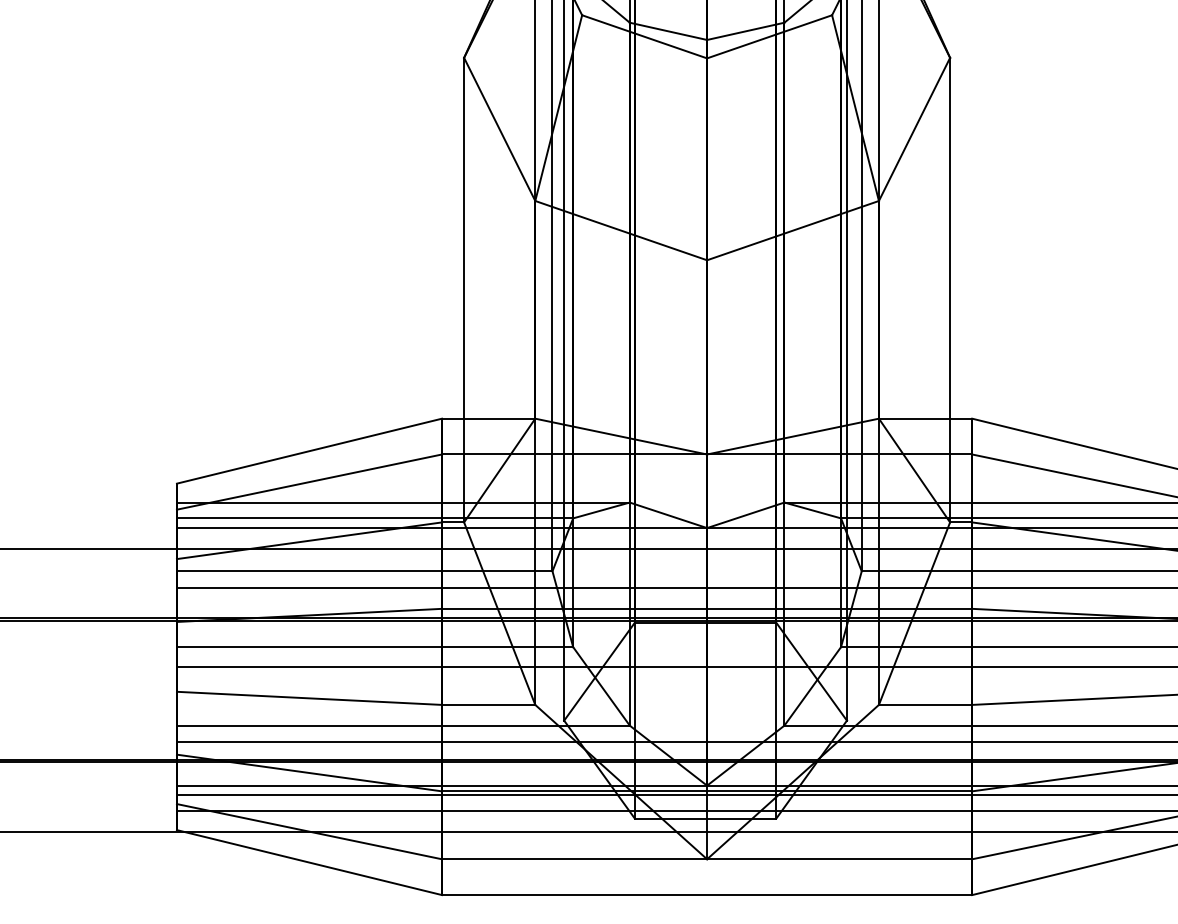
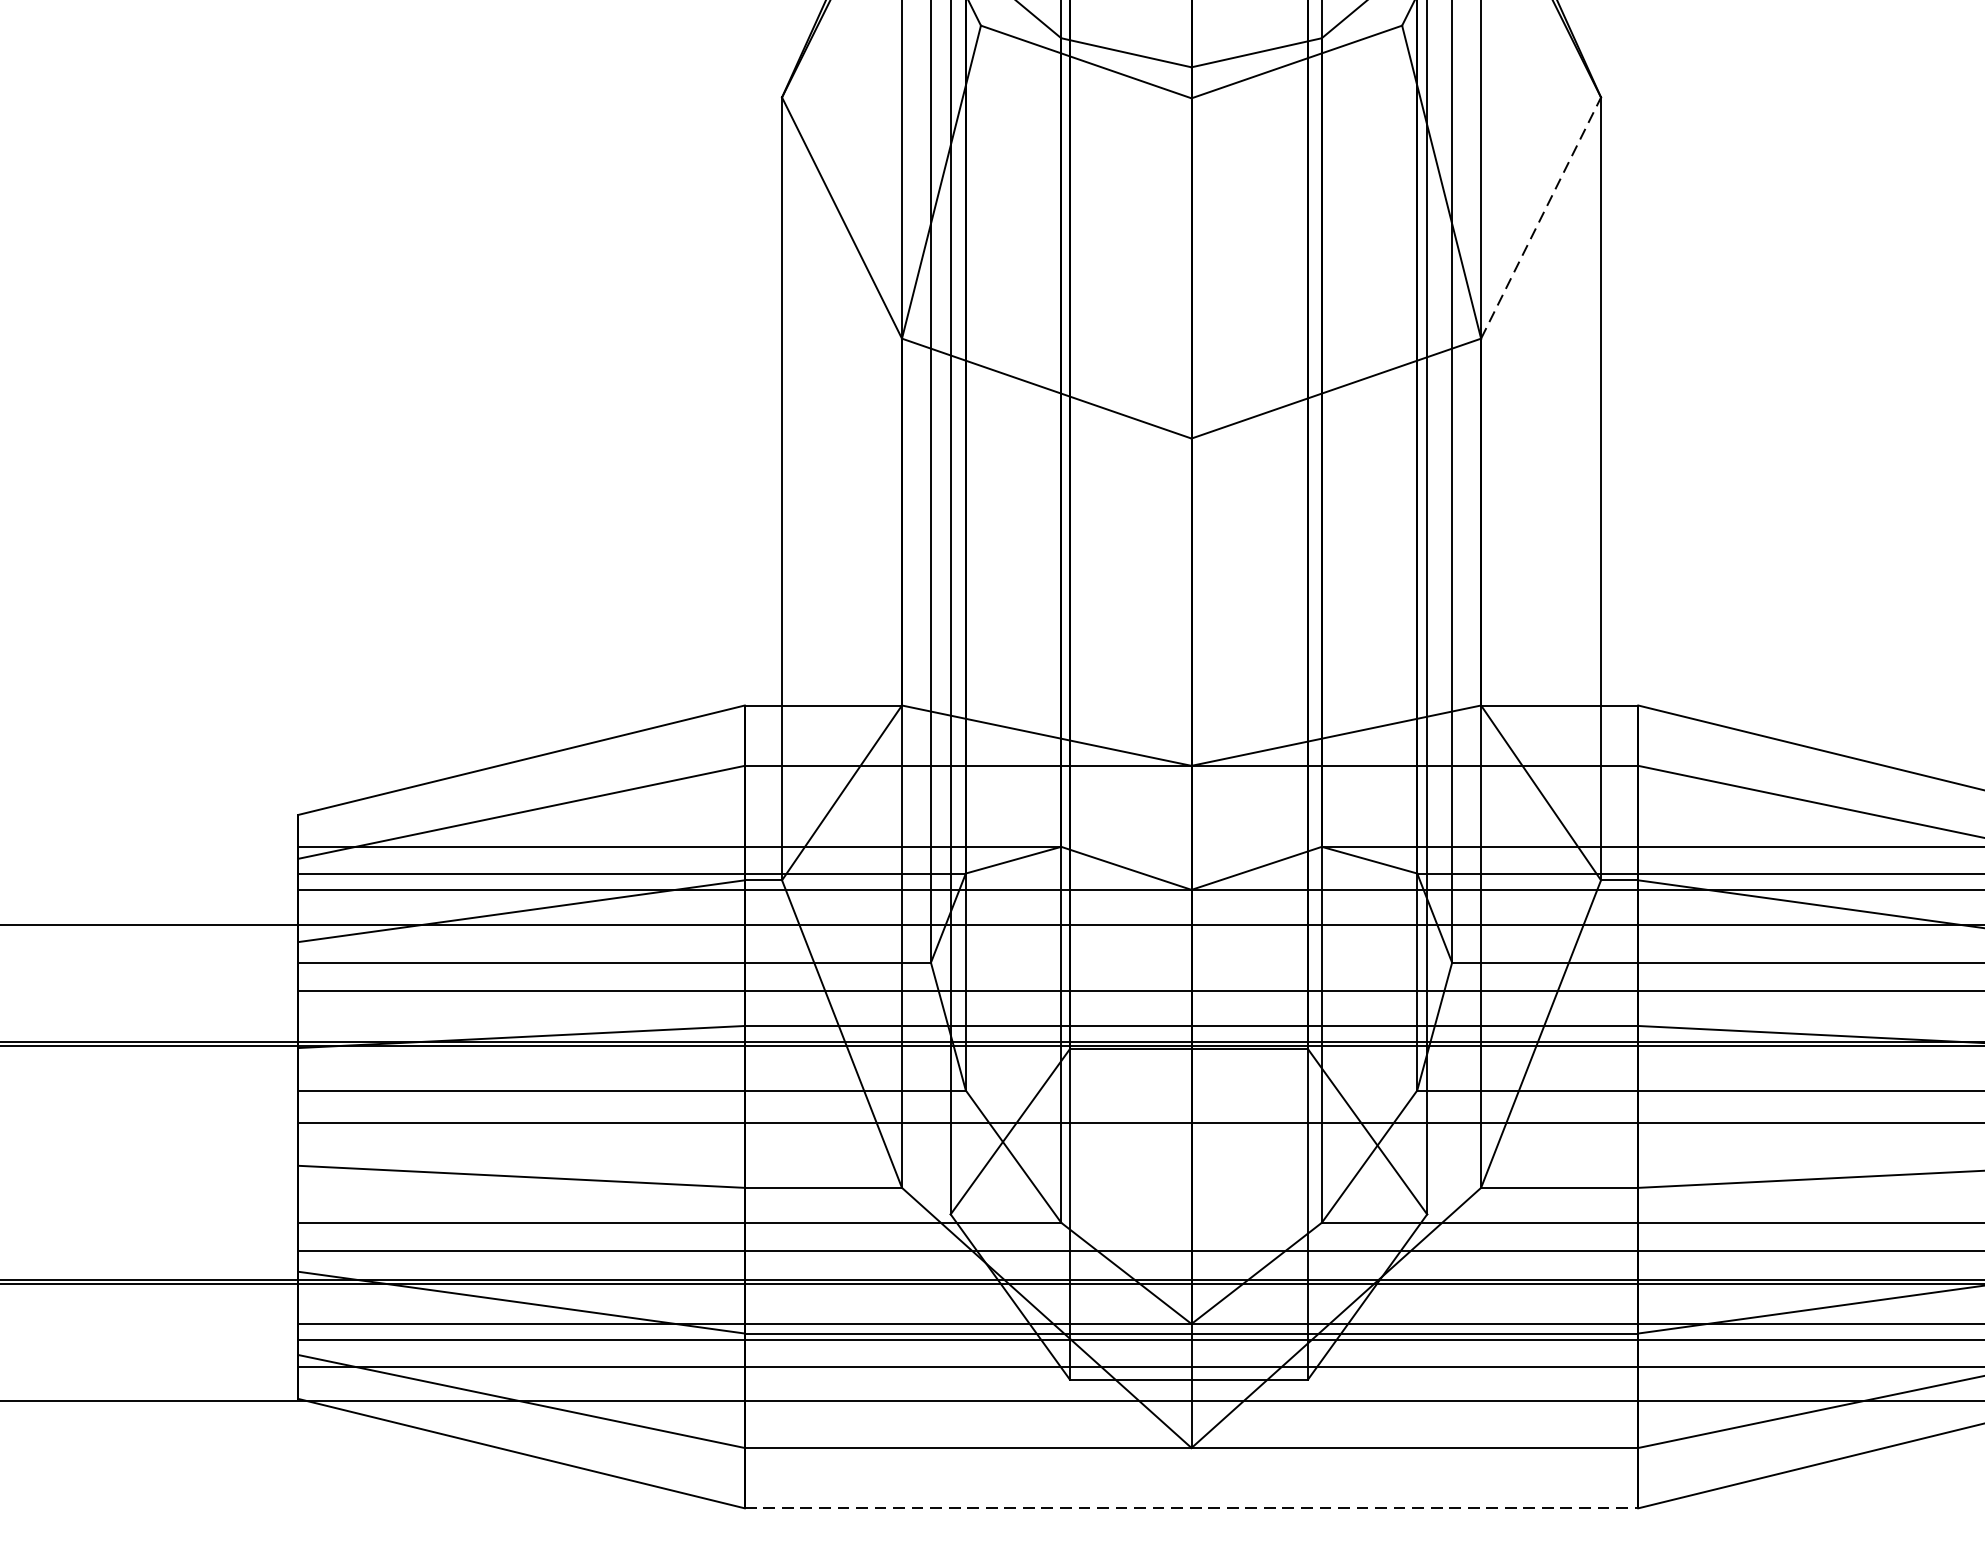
line: (914, 129) -> (1541, 218), solid -> dashed
line: (707, 895) -> (1192, 1509), solid -> dashed

